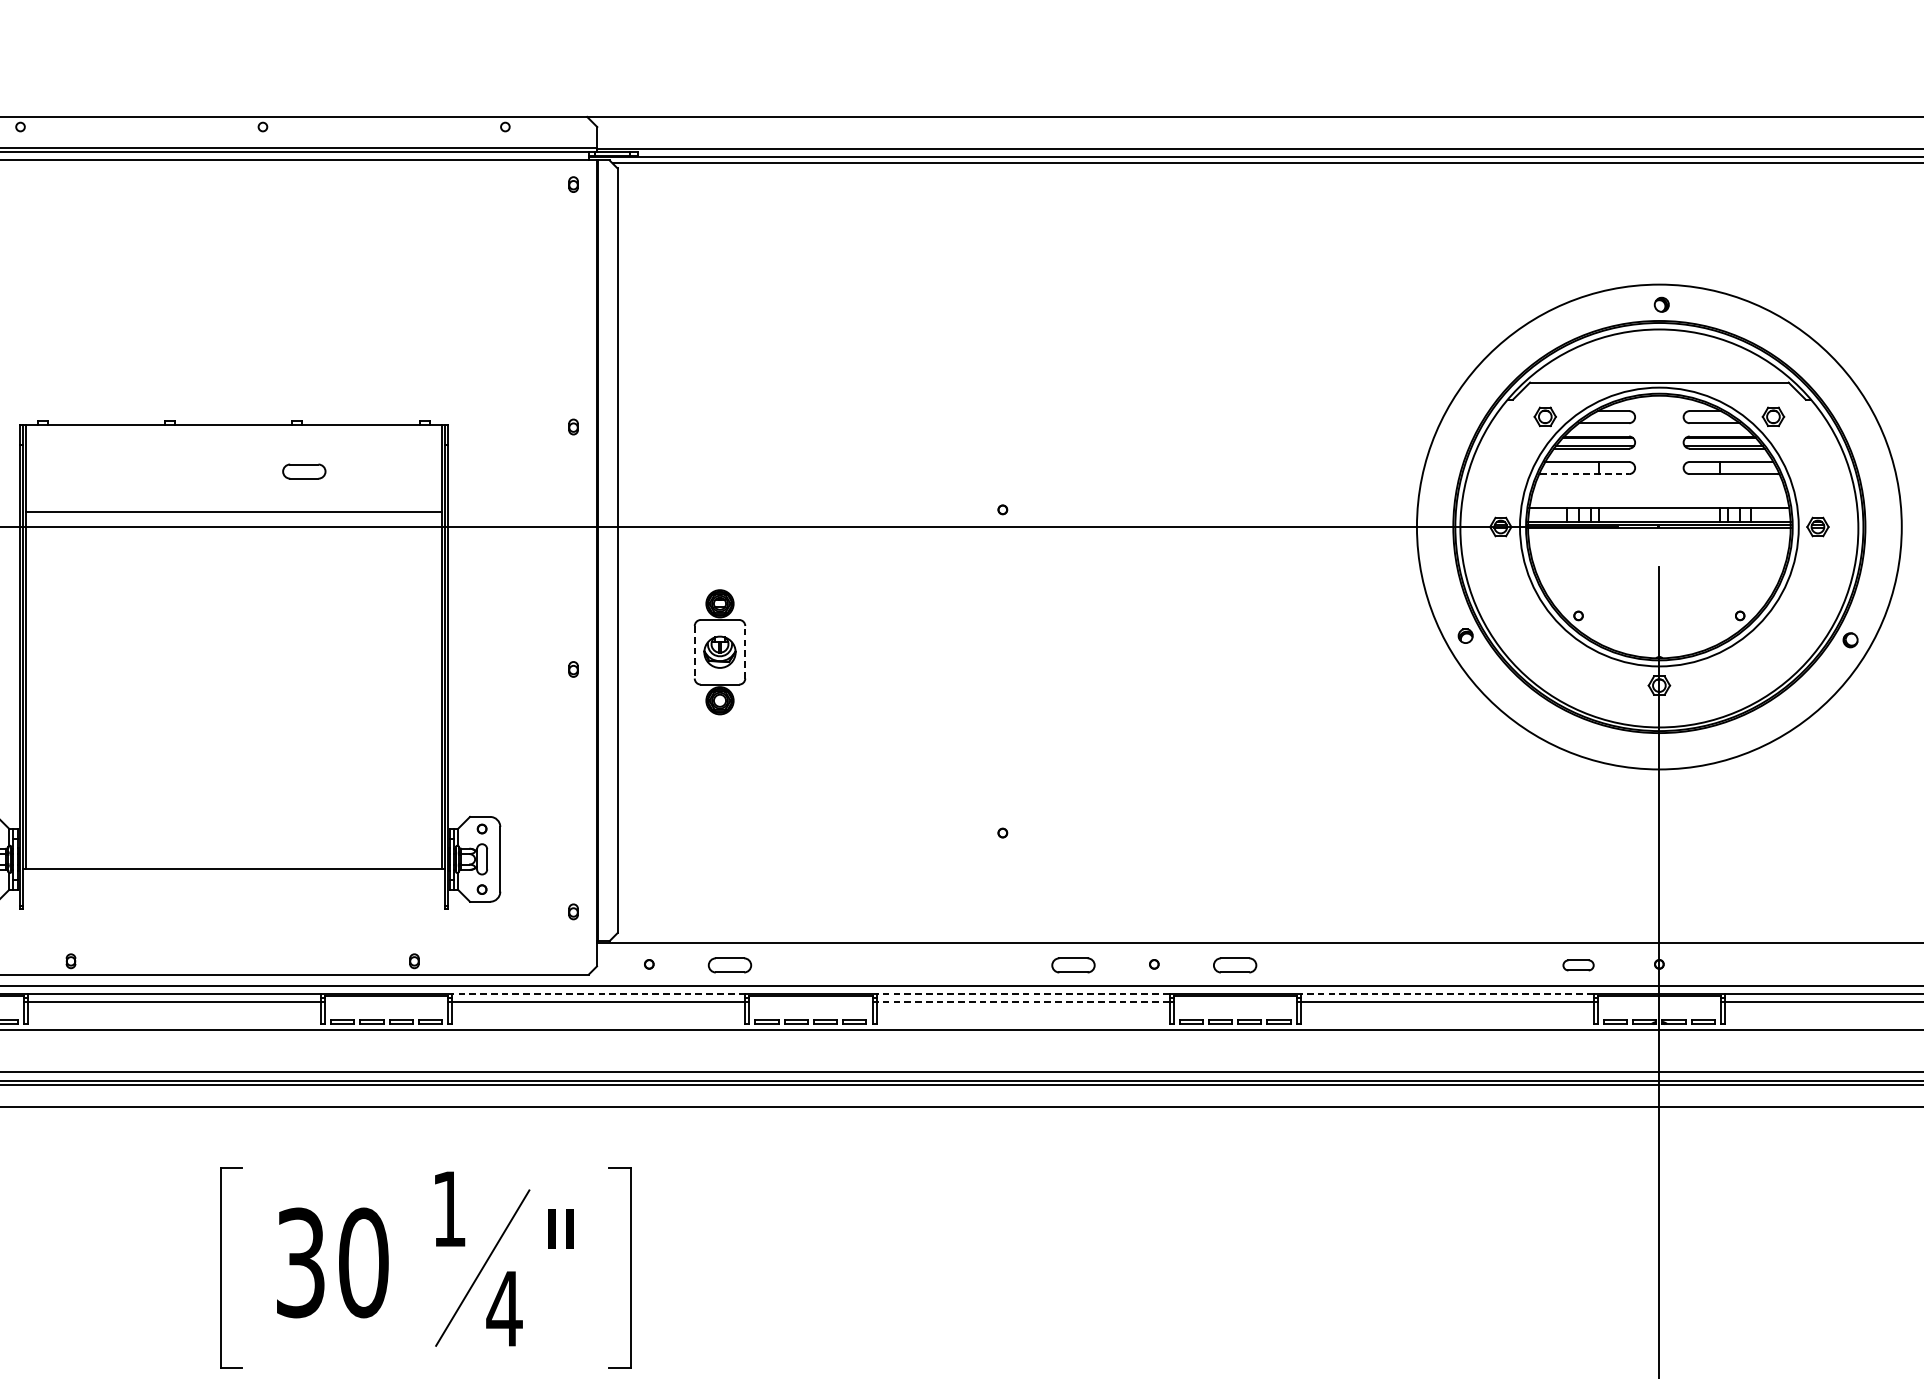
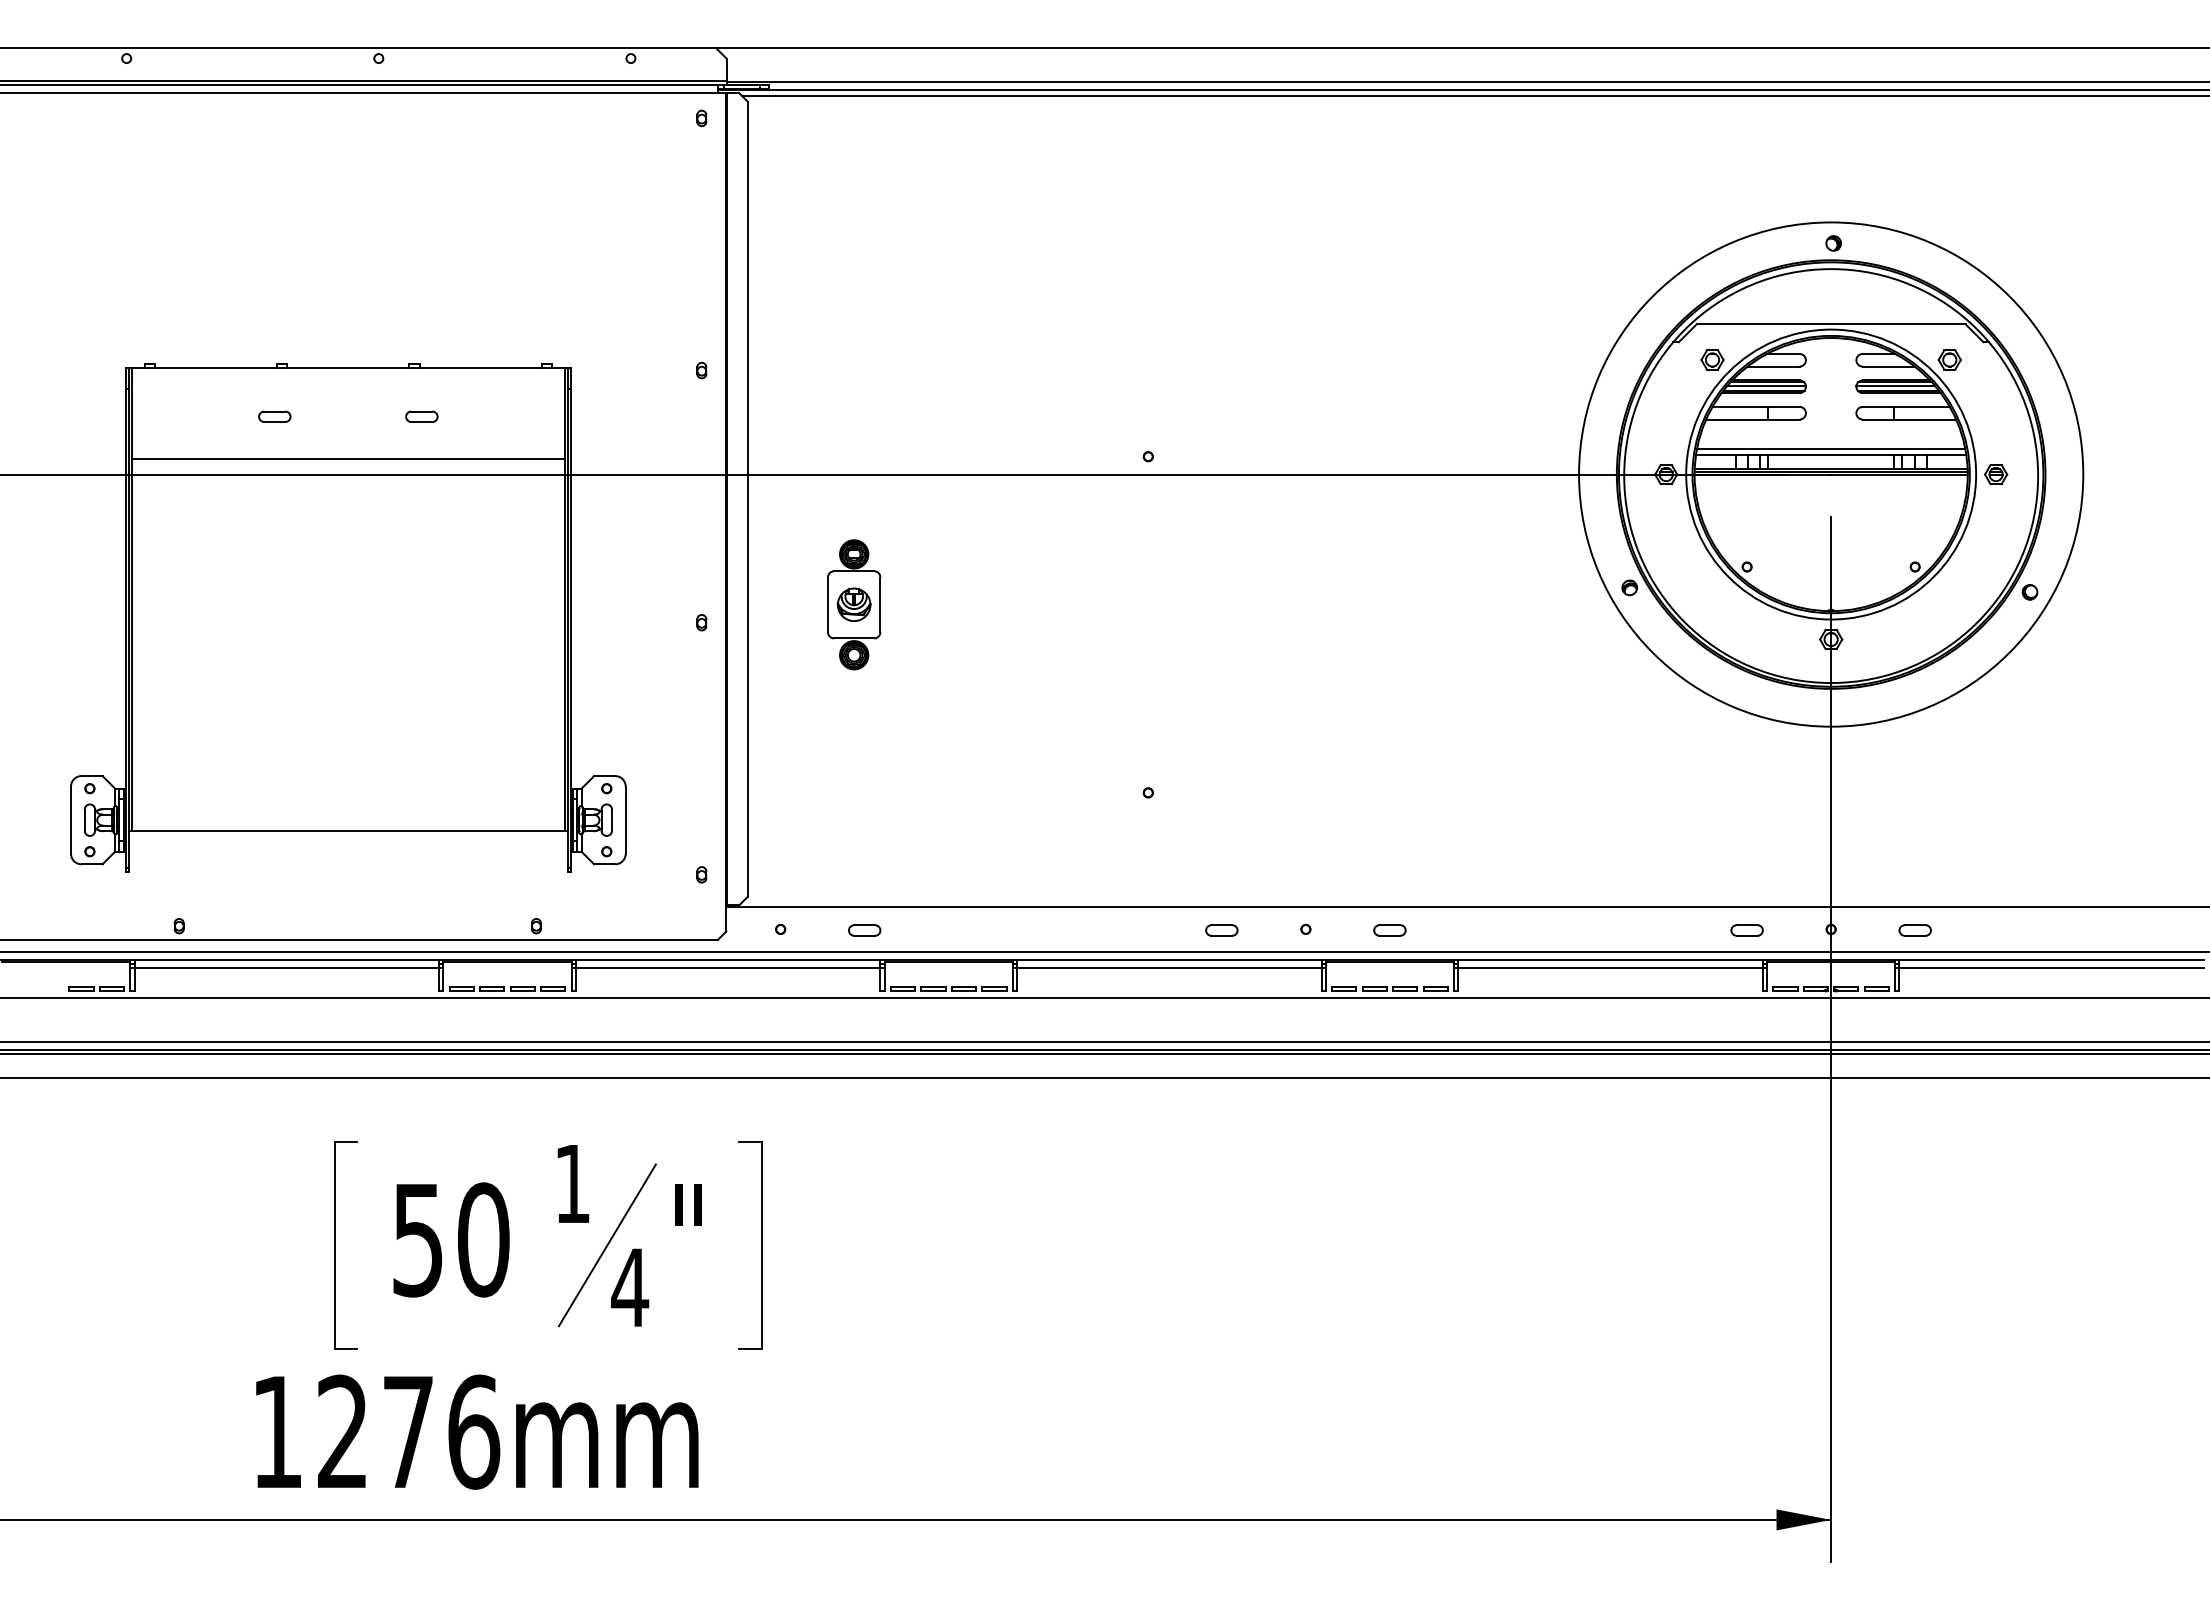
line: (1596, 442) -> (1765, 386), added
line: (1721, 442) -> (1895, 386), added
part: (162, 471) -> (274, 416), added
part: (303, 471) -> (421, 416), size x0.71
line: (1584, 474) -> (1753, 419), dashed -> solid
line: (1658, 502) -> (1830, 449), added
line: (745, 651) -> (880, 604), dashed -> solid
line: (694, 652) -> (827, 605), dashed -> solid
part: (729, 965) -> (864, 930), size x0.71
part: (1073, 965) -> (1221, 930), size x0.71
part: (1234, 965) -> (1389, 930), size x0.71
part: (1739, 965) -> (1914, 930), added
line: (598, 993) -> (727, 959), dashed -> solid
line: (1022, 993) -> (1168, 959), dashed -> solid
line: (1447, 993) -> (1610, 959), dashed -> solid
line: (1022, 1001) -> (1168, 968), dashed -> solid
text: (300, 1262) -> (417, 1239), 30 -> 50

